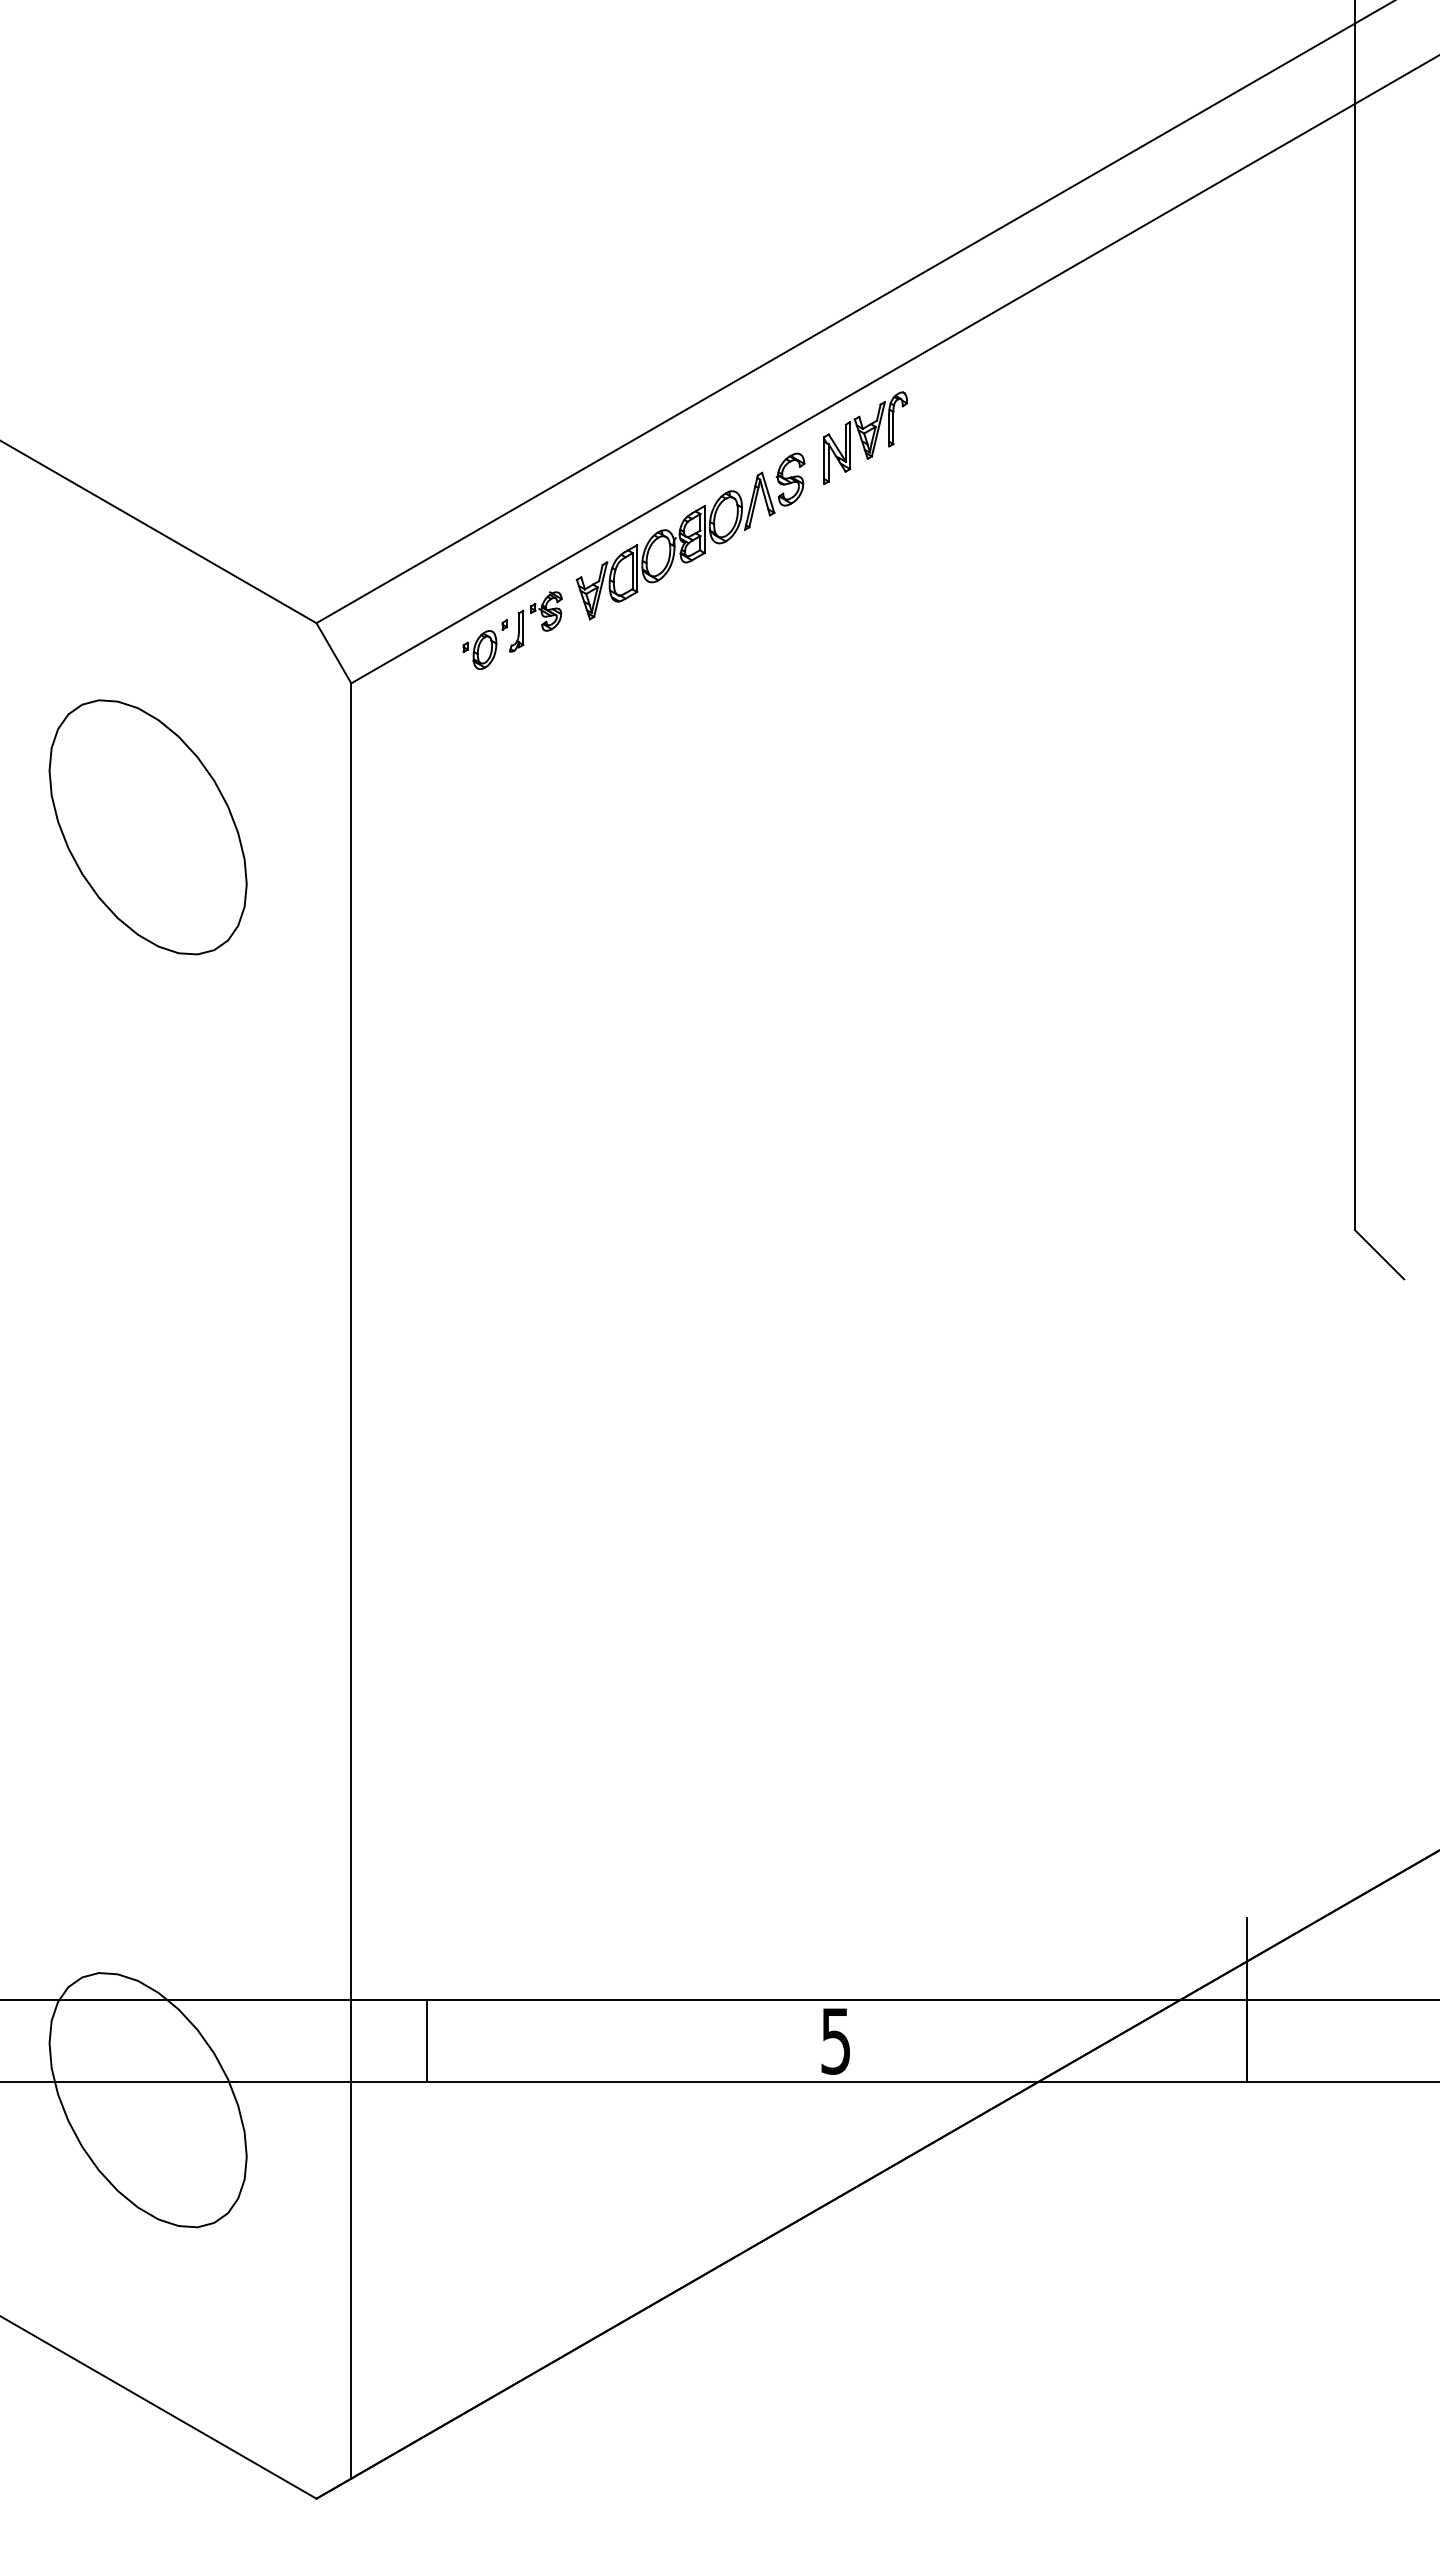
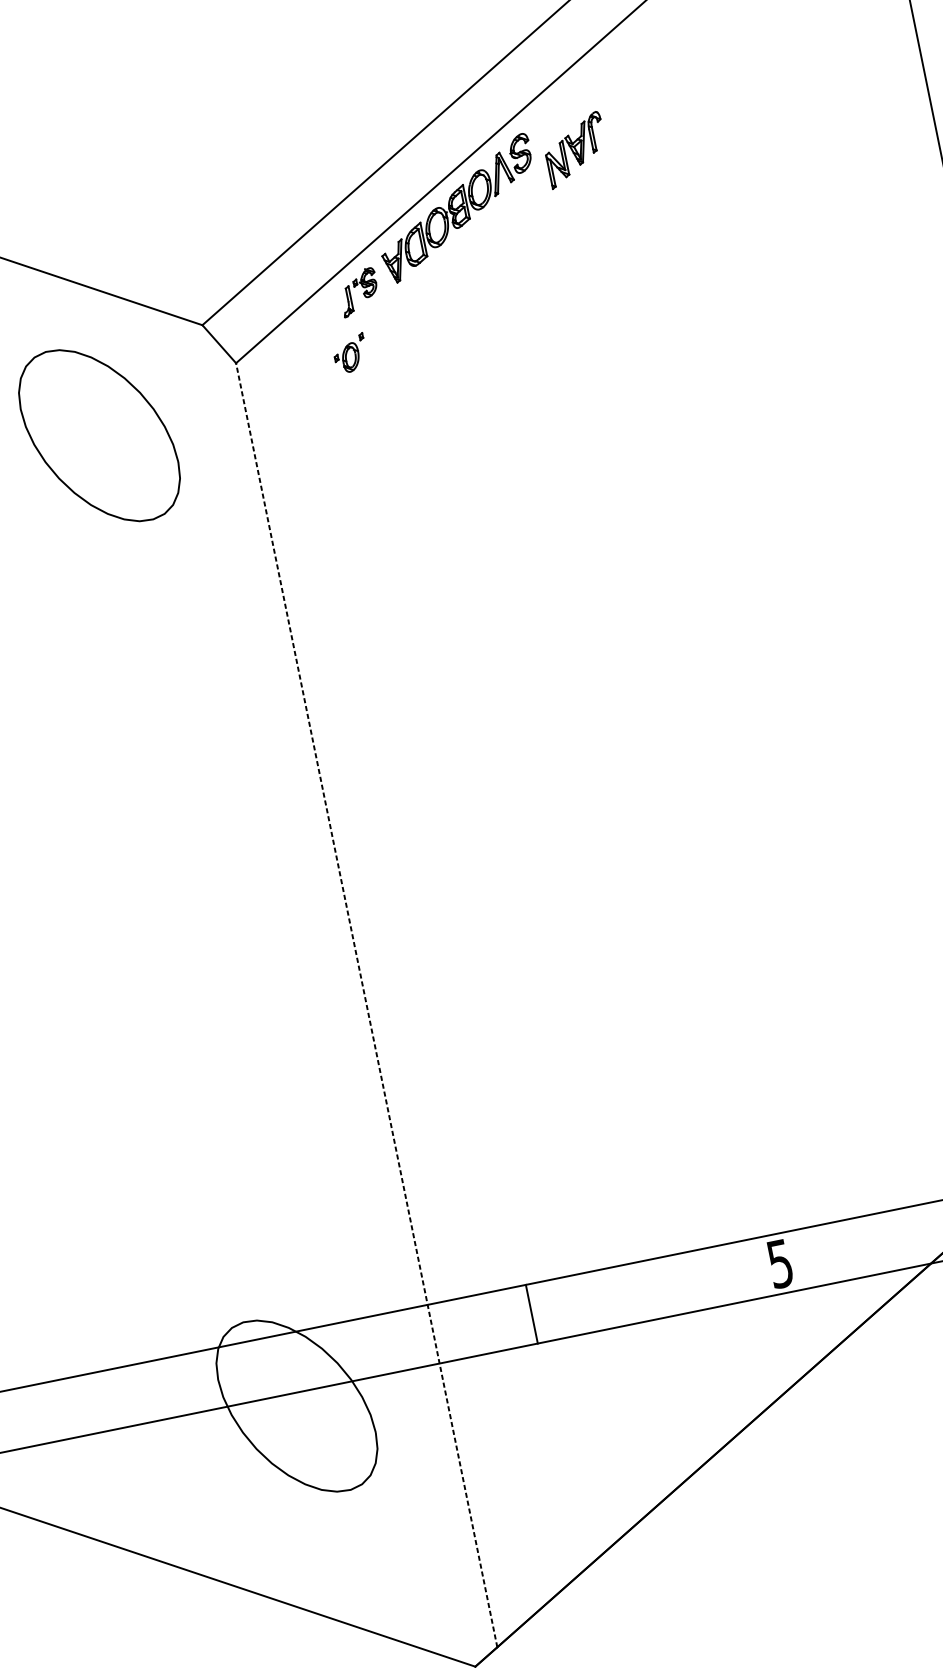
part: (865, 437) -> (575, 149), moved
part: (484, 644) -> (349, 353), moved
part: (147, 827) -> (99, 435), moved
line: (351, 1581) -> (366, 1005), solid -> dashed
line: (426, 2040) -> (531, 1313), moved

